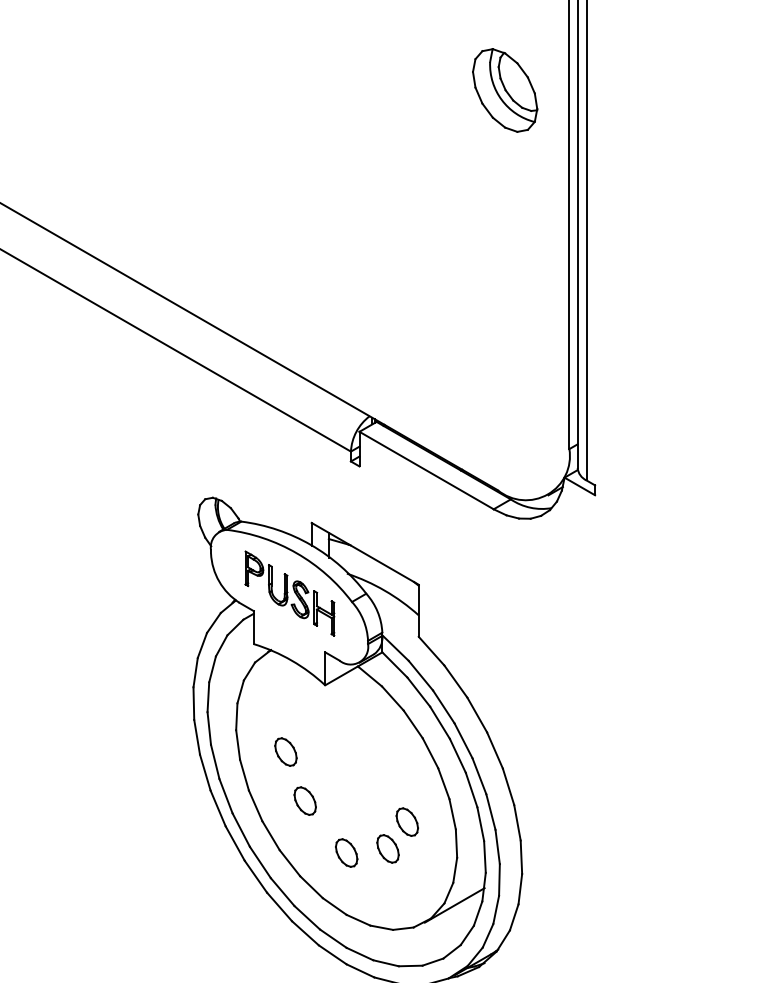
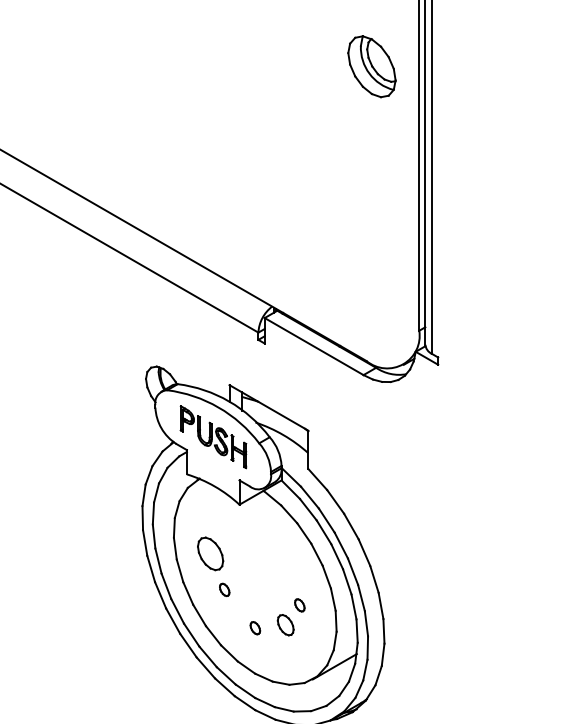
part: (285, 751) -> (210, 553), size x1.6
part: (304, 800) -> (224, 589), size x0.6
part: (406, 821) -> (299, 604), size x0.6
part: (346, 852) -> (255, 627), size x0.6

